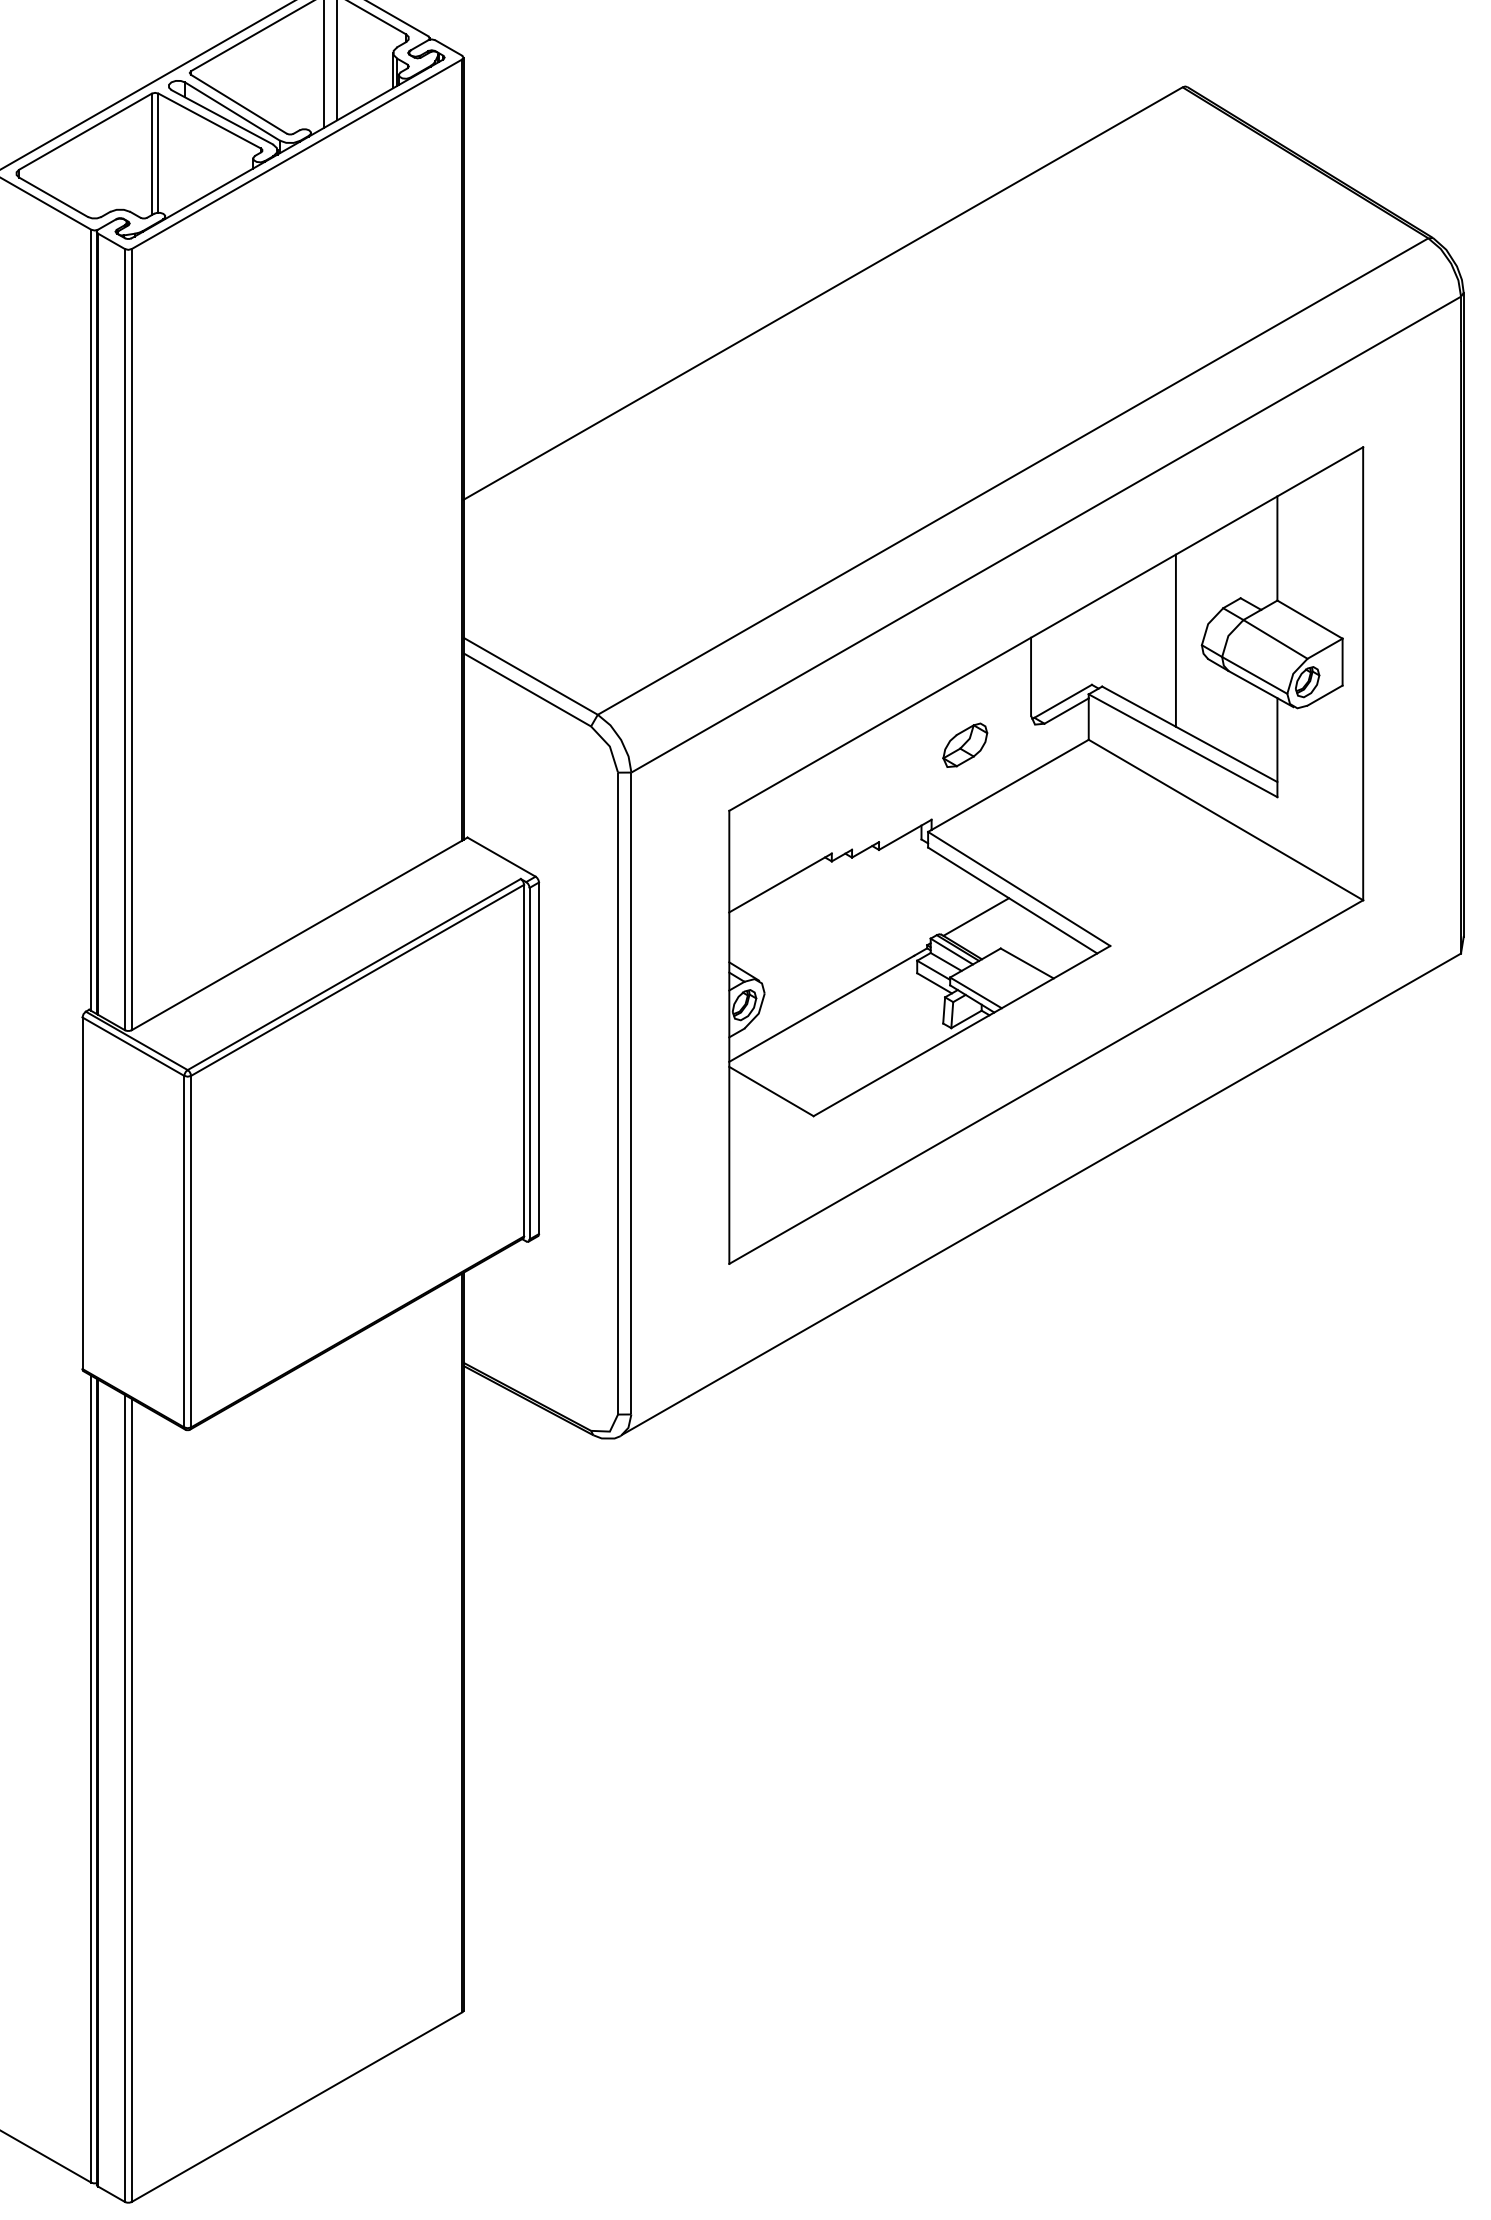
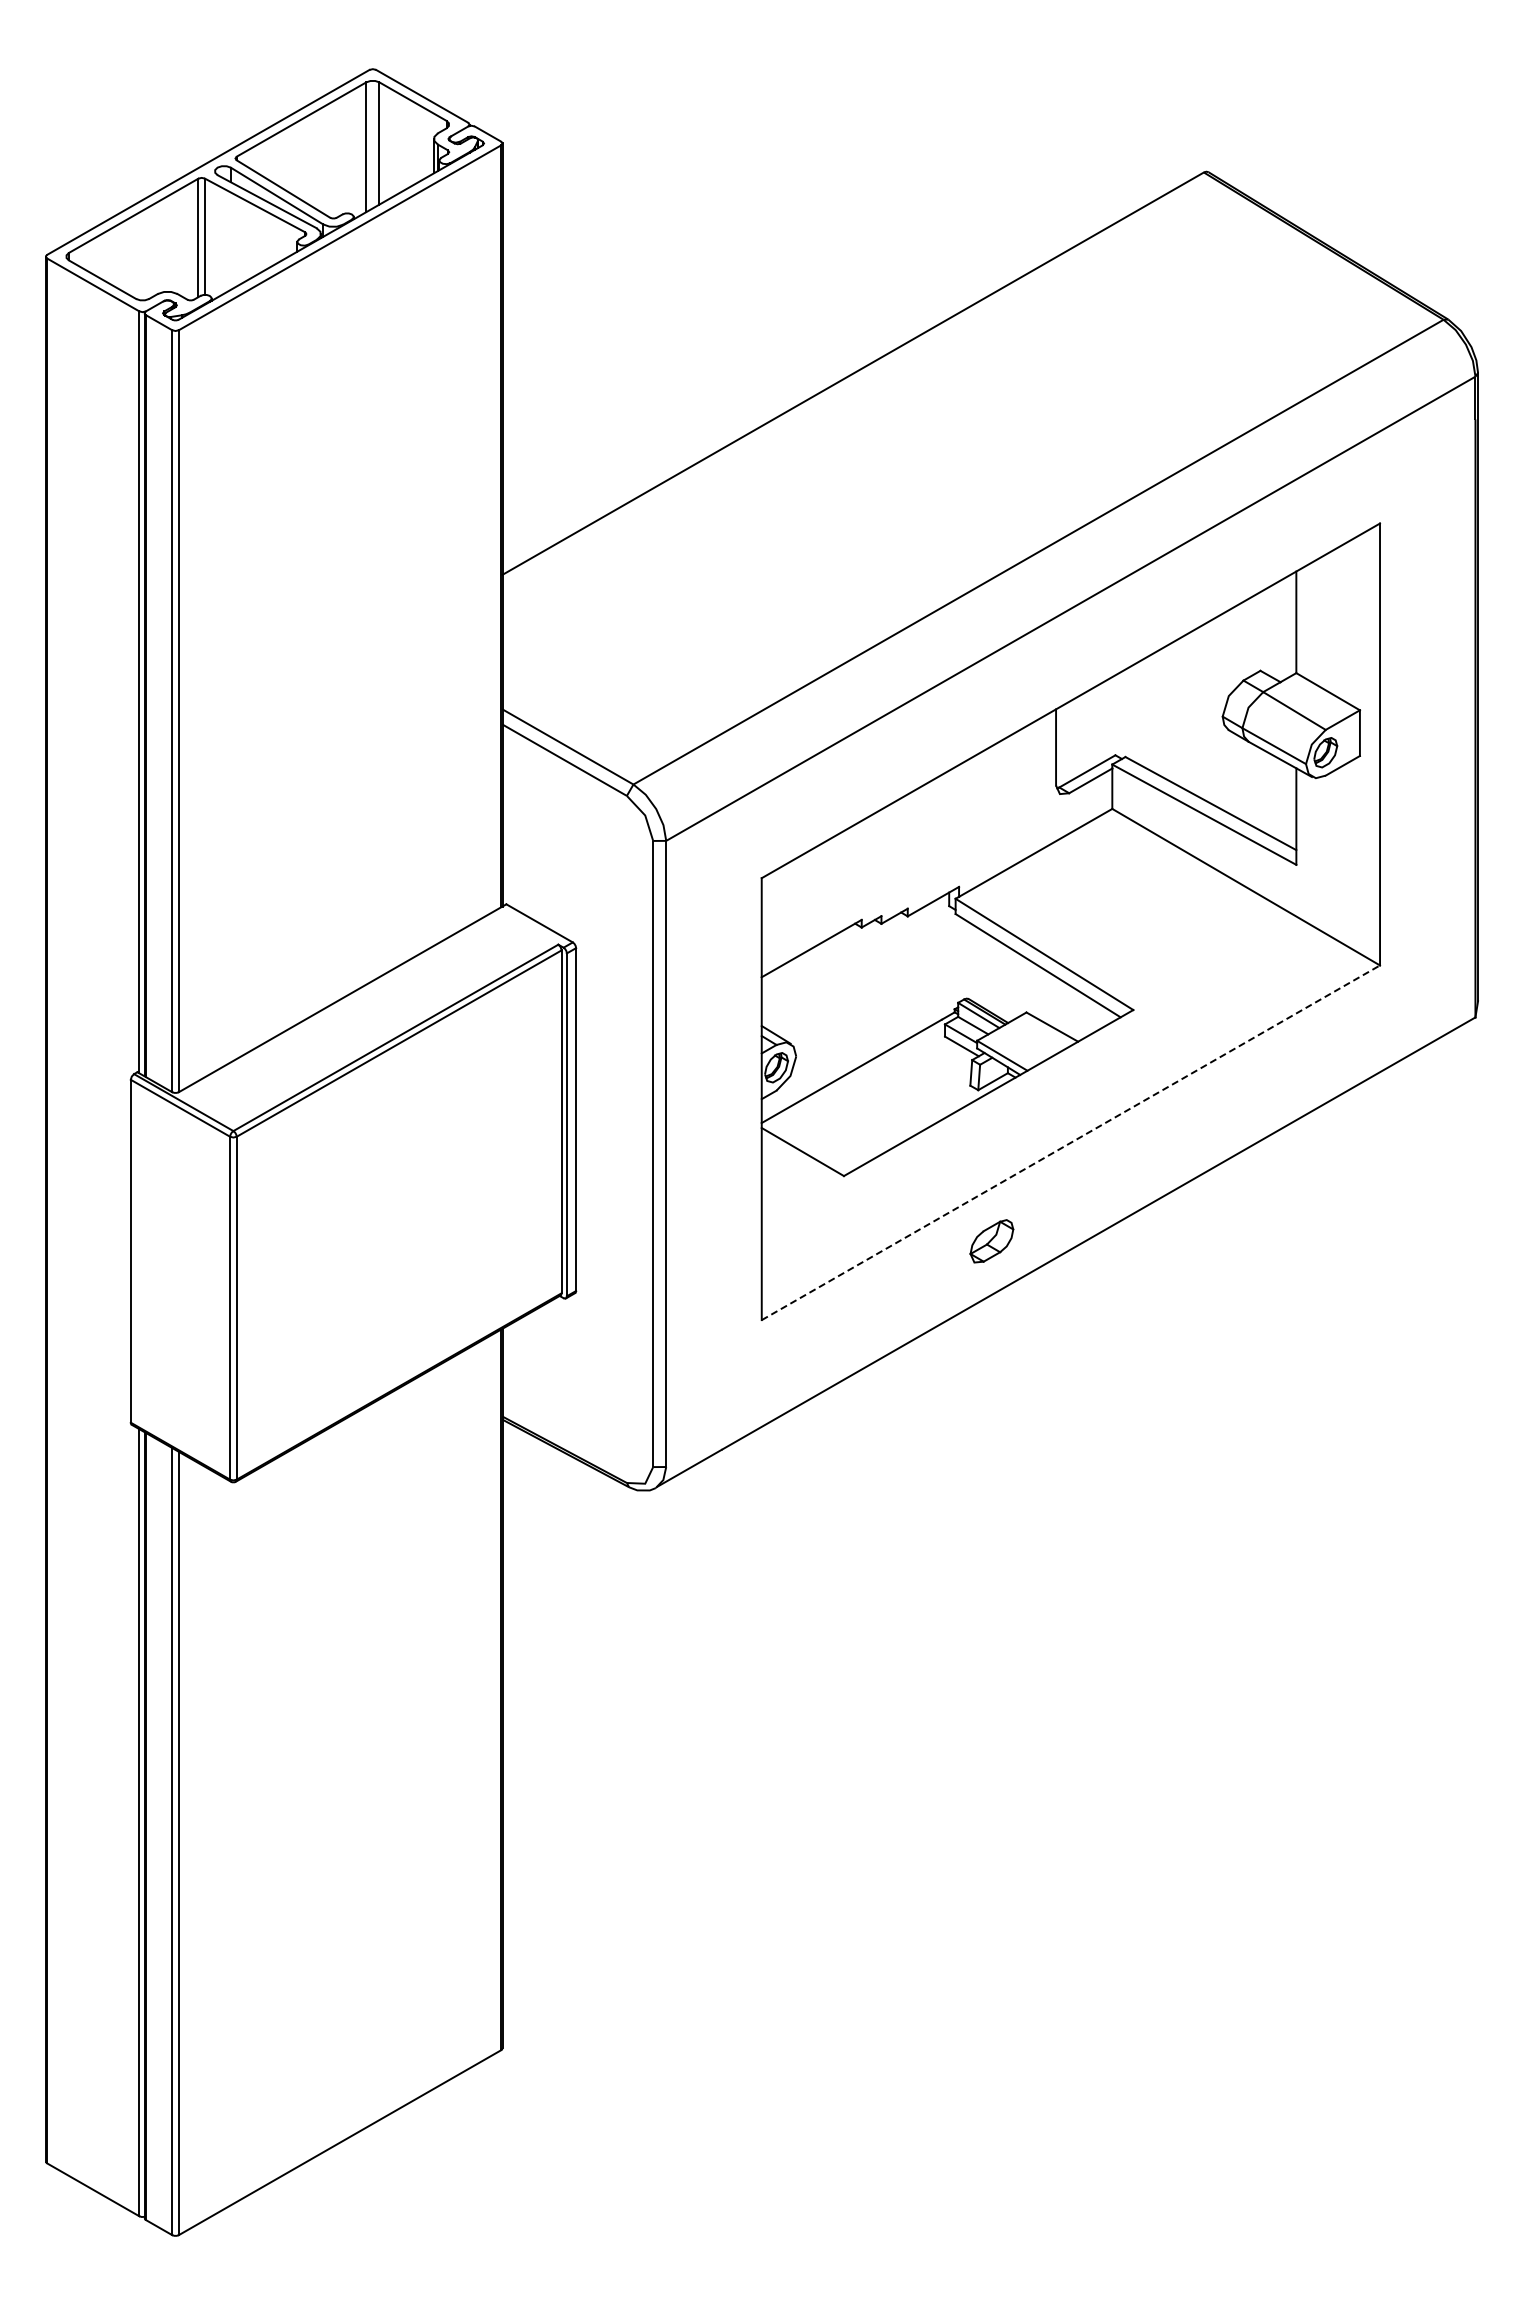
line: (1176, 640) -> (1197, 712), removed
part: (964, 745) -> (991, 1241), moved
line: (976, 916) -> (1002, 981), removed
line: (1046, 1081) -> (1071, 1142), solid -> dashed

